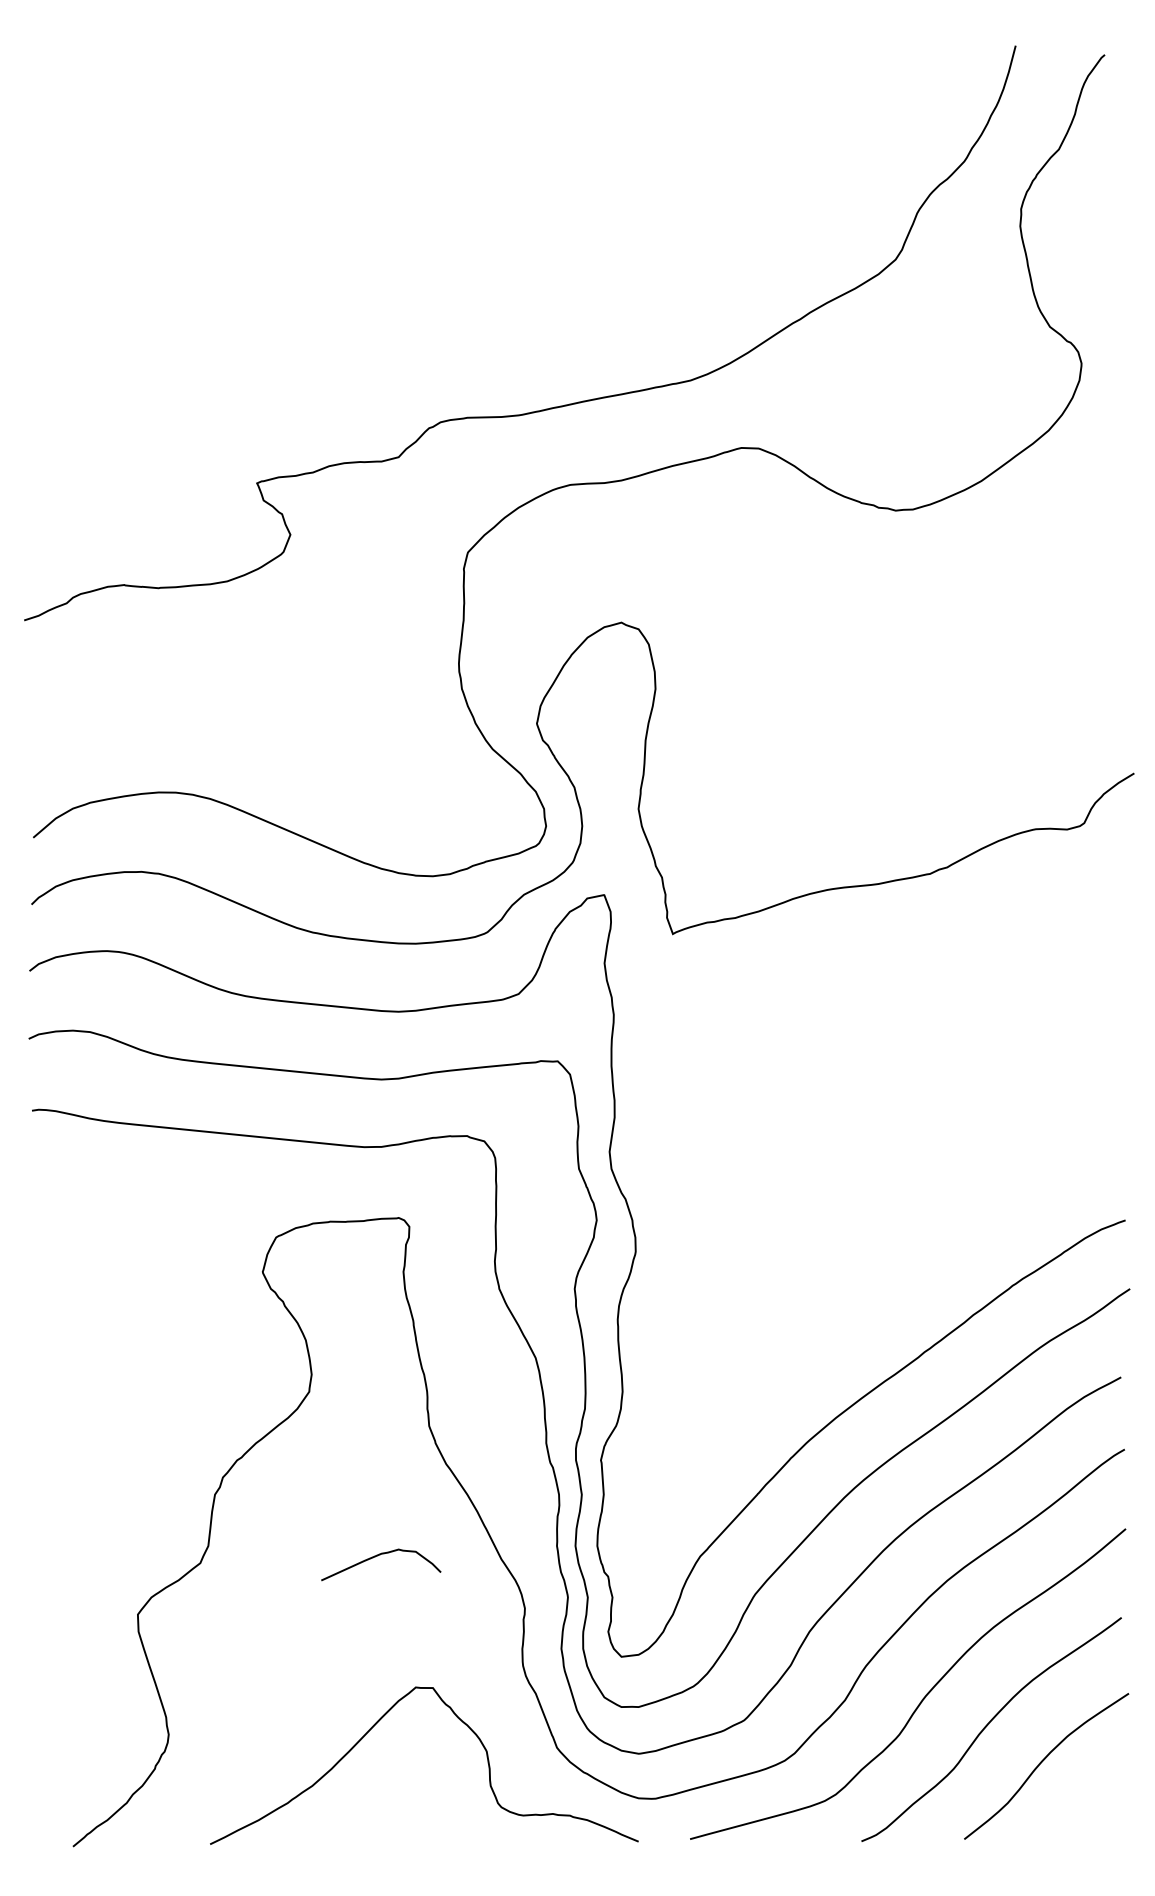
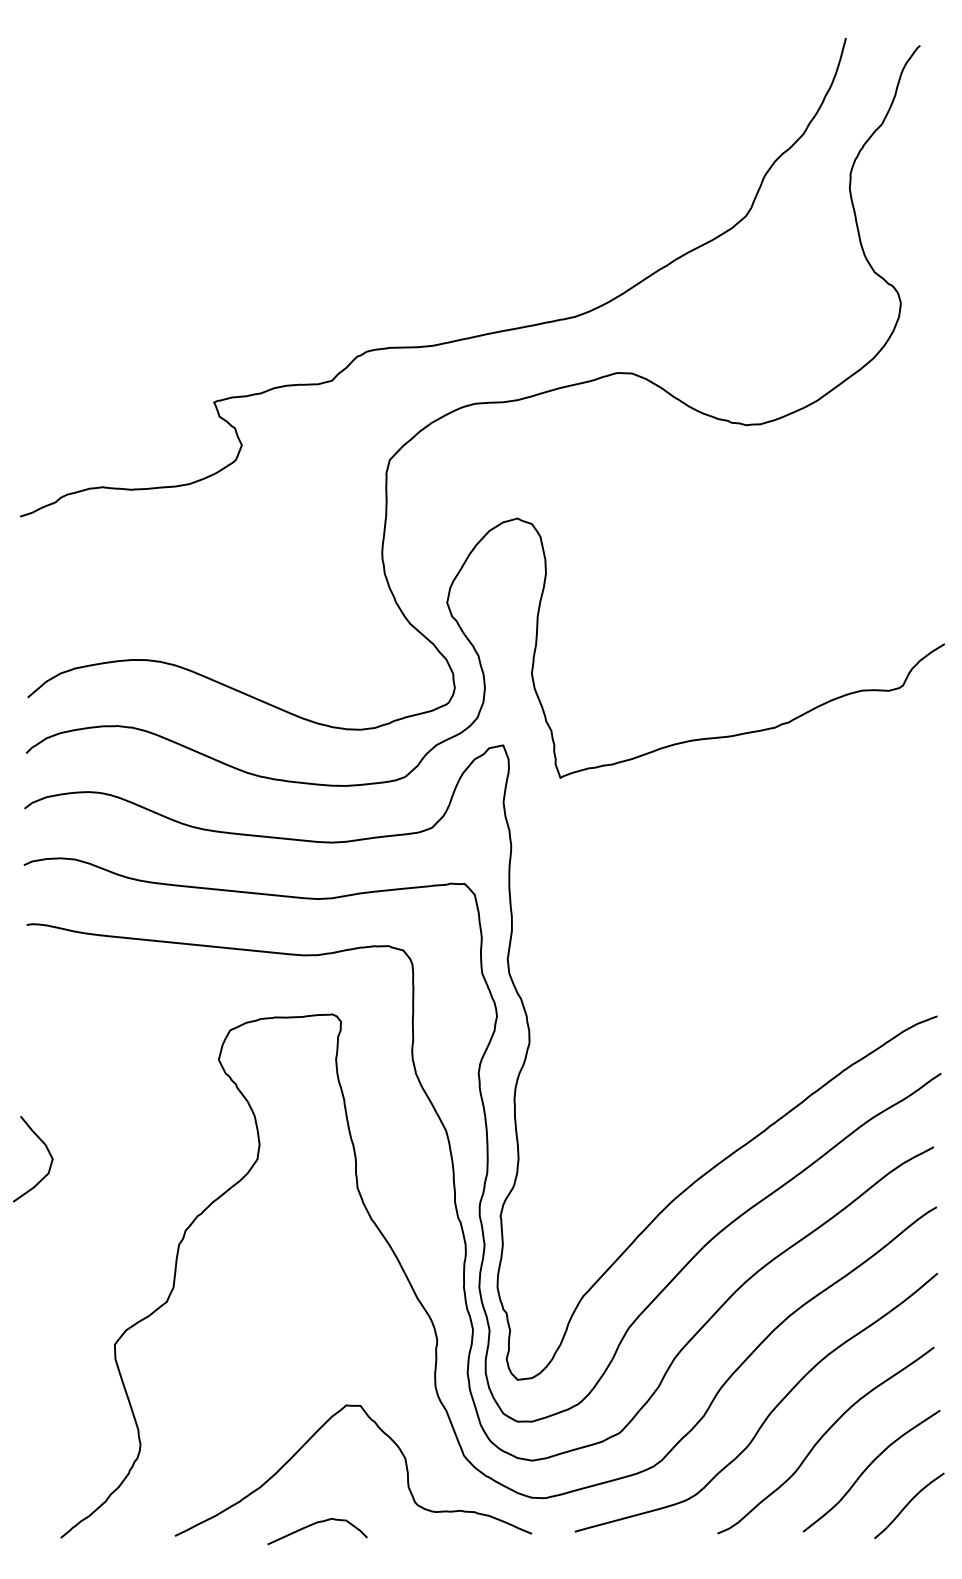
curve: (57, 1382) -> (47, 1151), added
curve: (377, 1556) -> (314, 1524), moved
curve: (1090, 1806) -> (908, 1504), added

